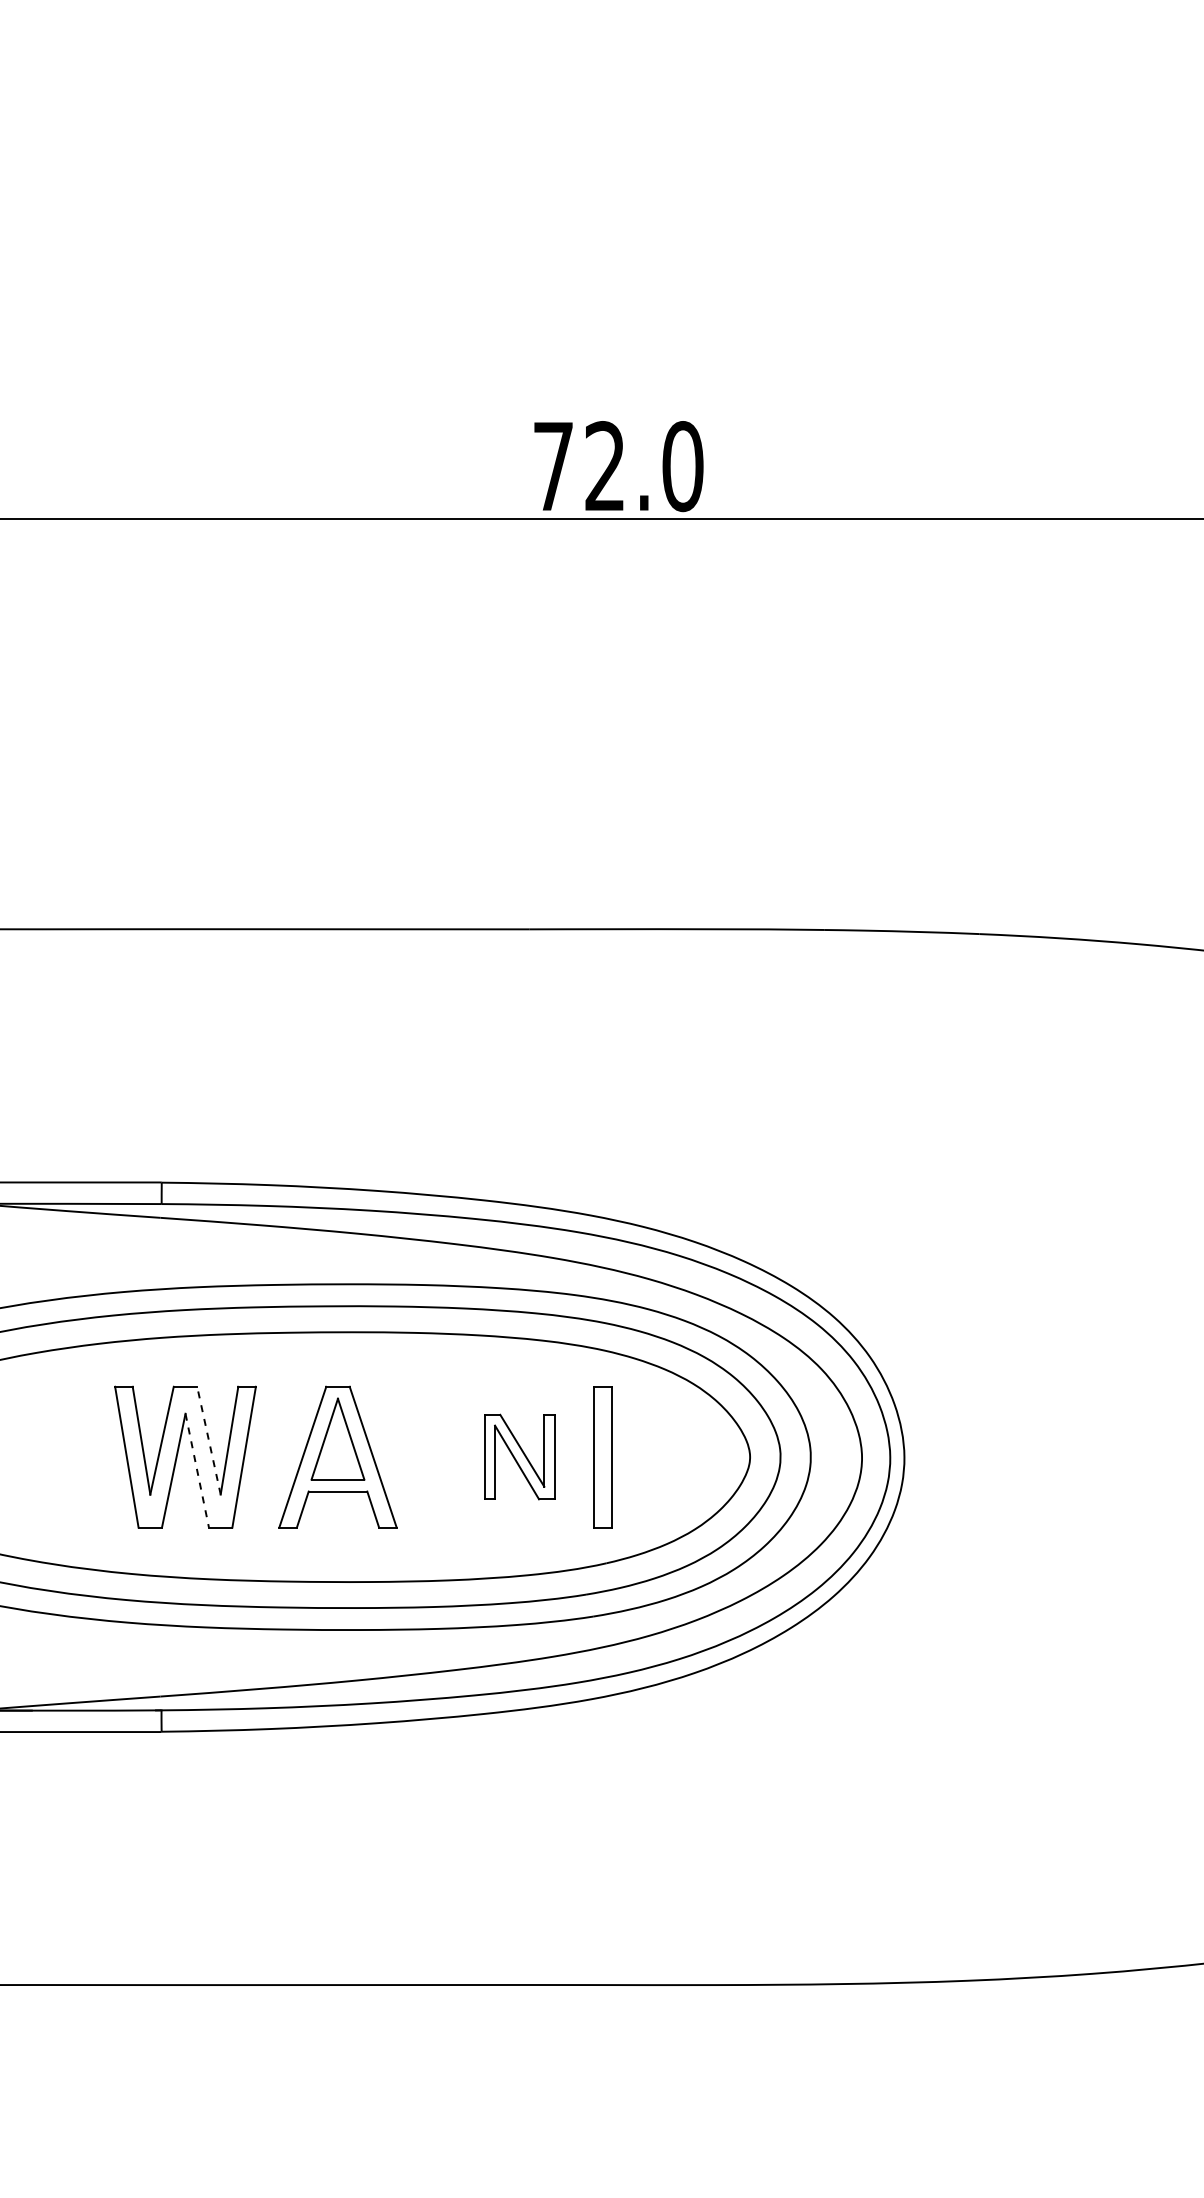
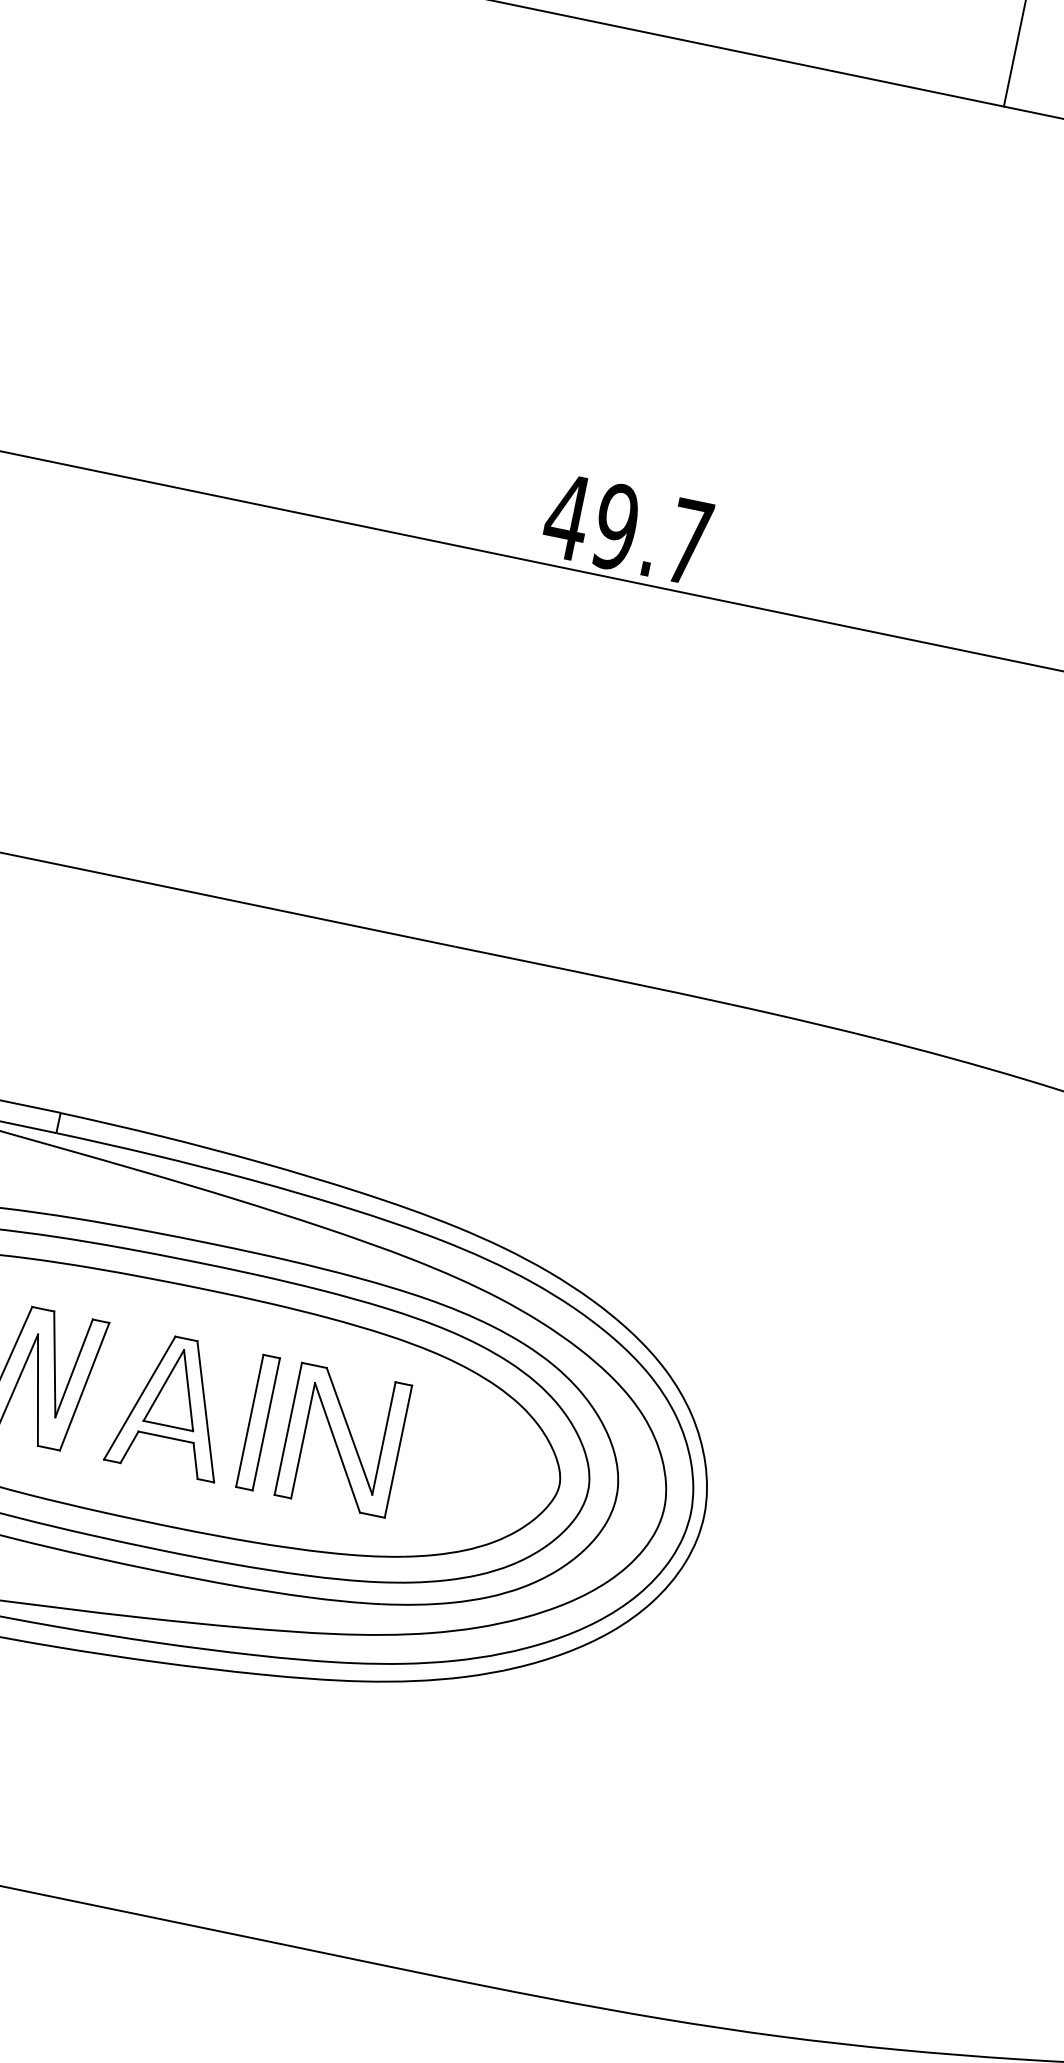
text: (617, 466) -> (627, 529), 72.0 -> 49.7
line: (208, 1440) -> (54, 1364), dashed -> solid
part: (519, 1456) -> (343, 1439), size x1.67
part: (602, 1457) -> (257, 1422), moved
line: (197, 1471) -> (38, 1391), dashed -> solid

